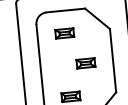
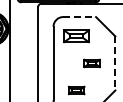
line: (66, 10) -> (80, 17), solid -> dashed
part: (64, 33) -> (76, 36), size x1.6
line: (113, 60) -> (115, 63), solid -> dashed

